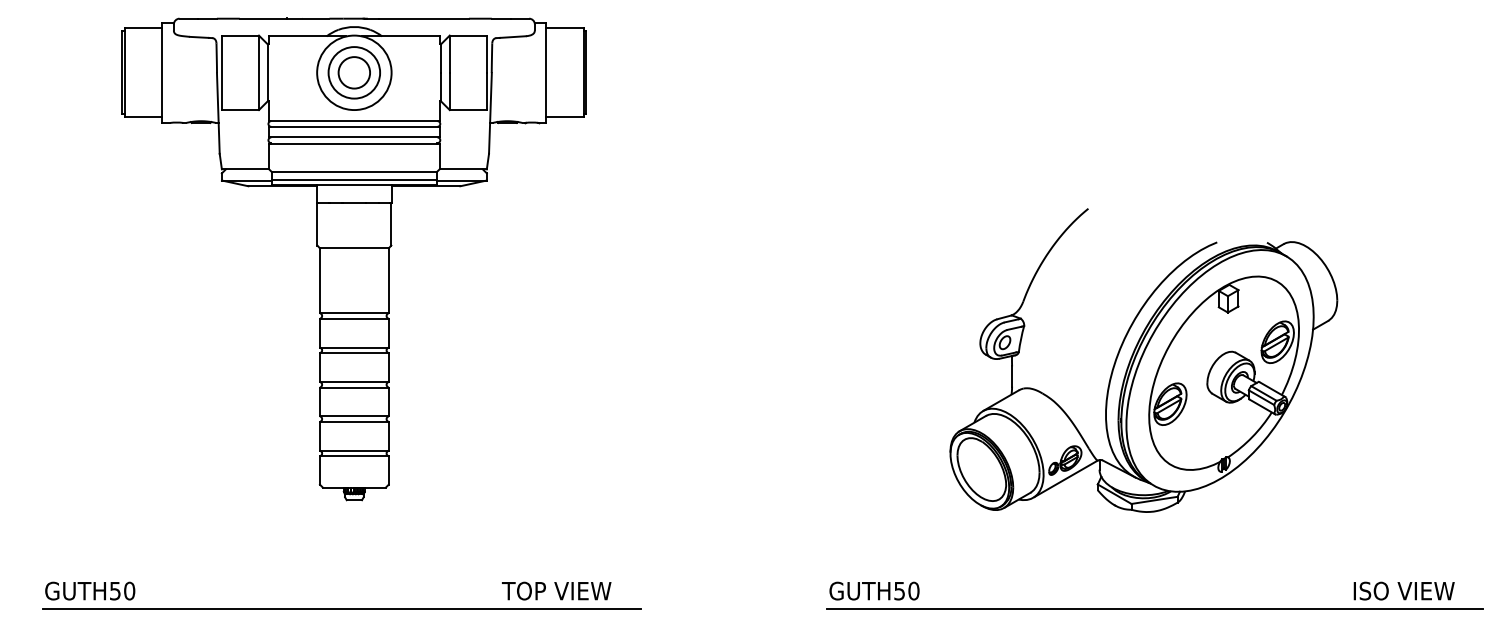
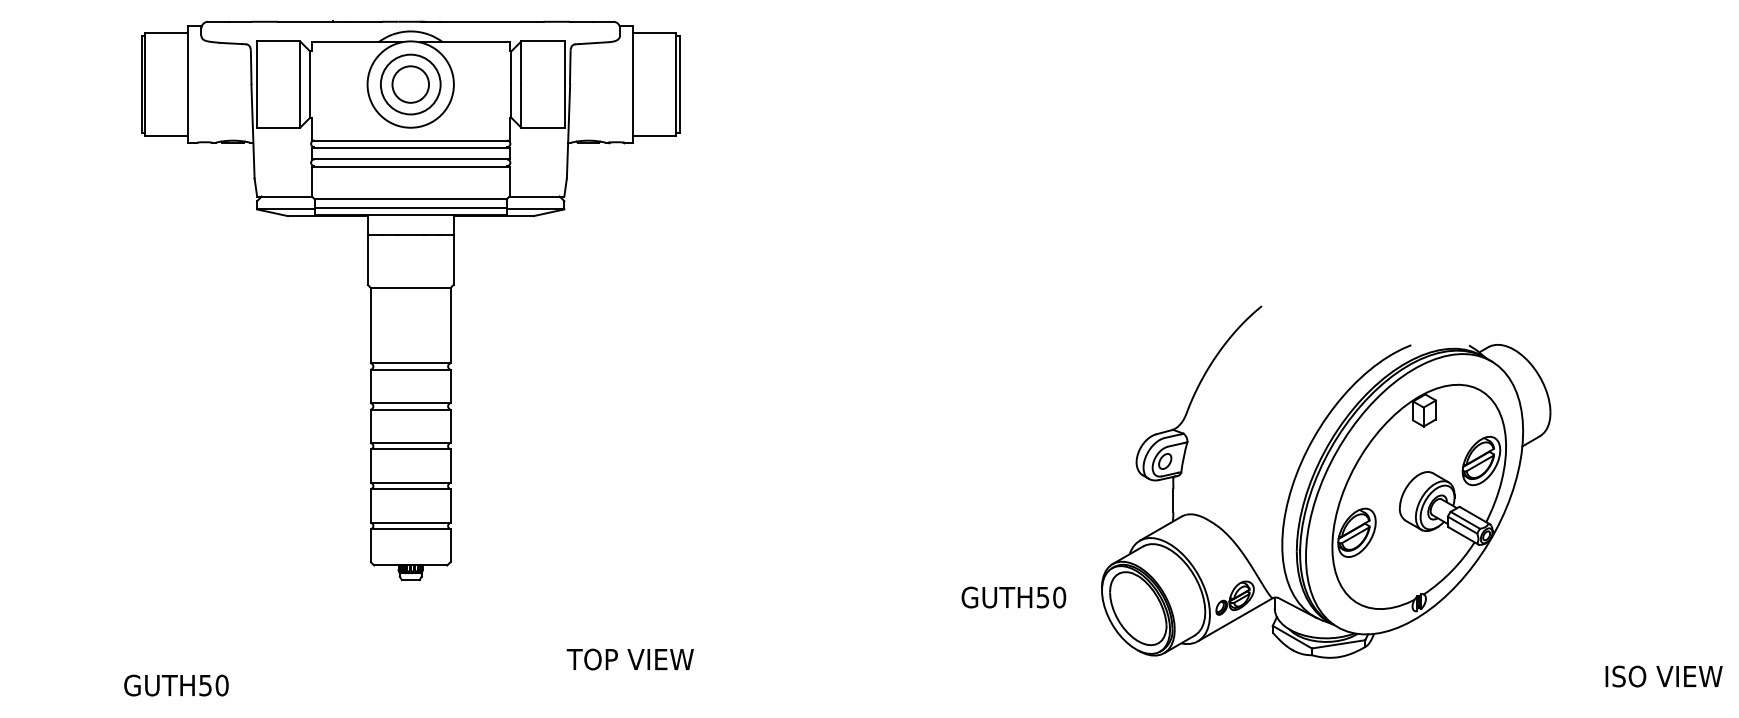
part: (1144, 359) -> (1326, 481), moved
text: (90, 591) -> (176, 685), moved
text: (555, 591) -> (629, 659), moved
text: (874, 591) -> (1013, 597), moved
text: (1403, 591) -> (1663, 676), moved
line: (342, 609) -> (396, 706), removed
line: (1154, 609) -> (1338, 706), removed

